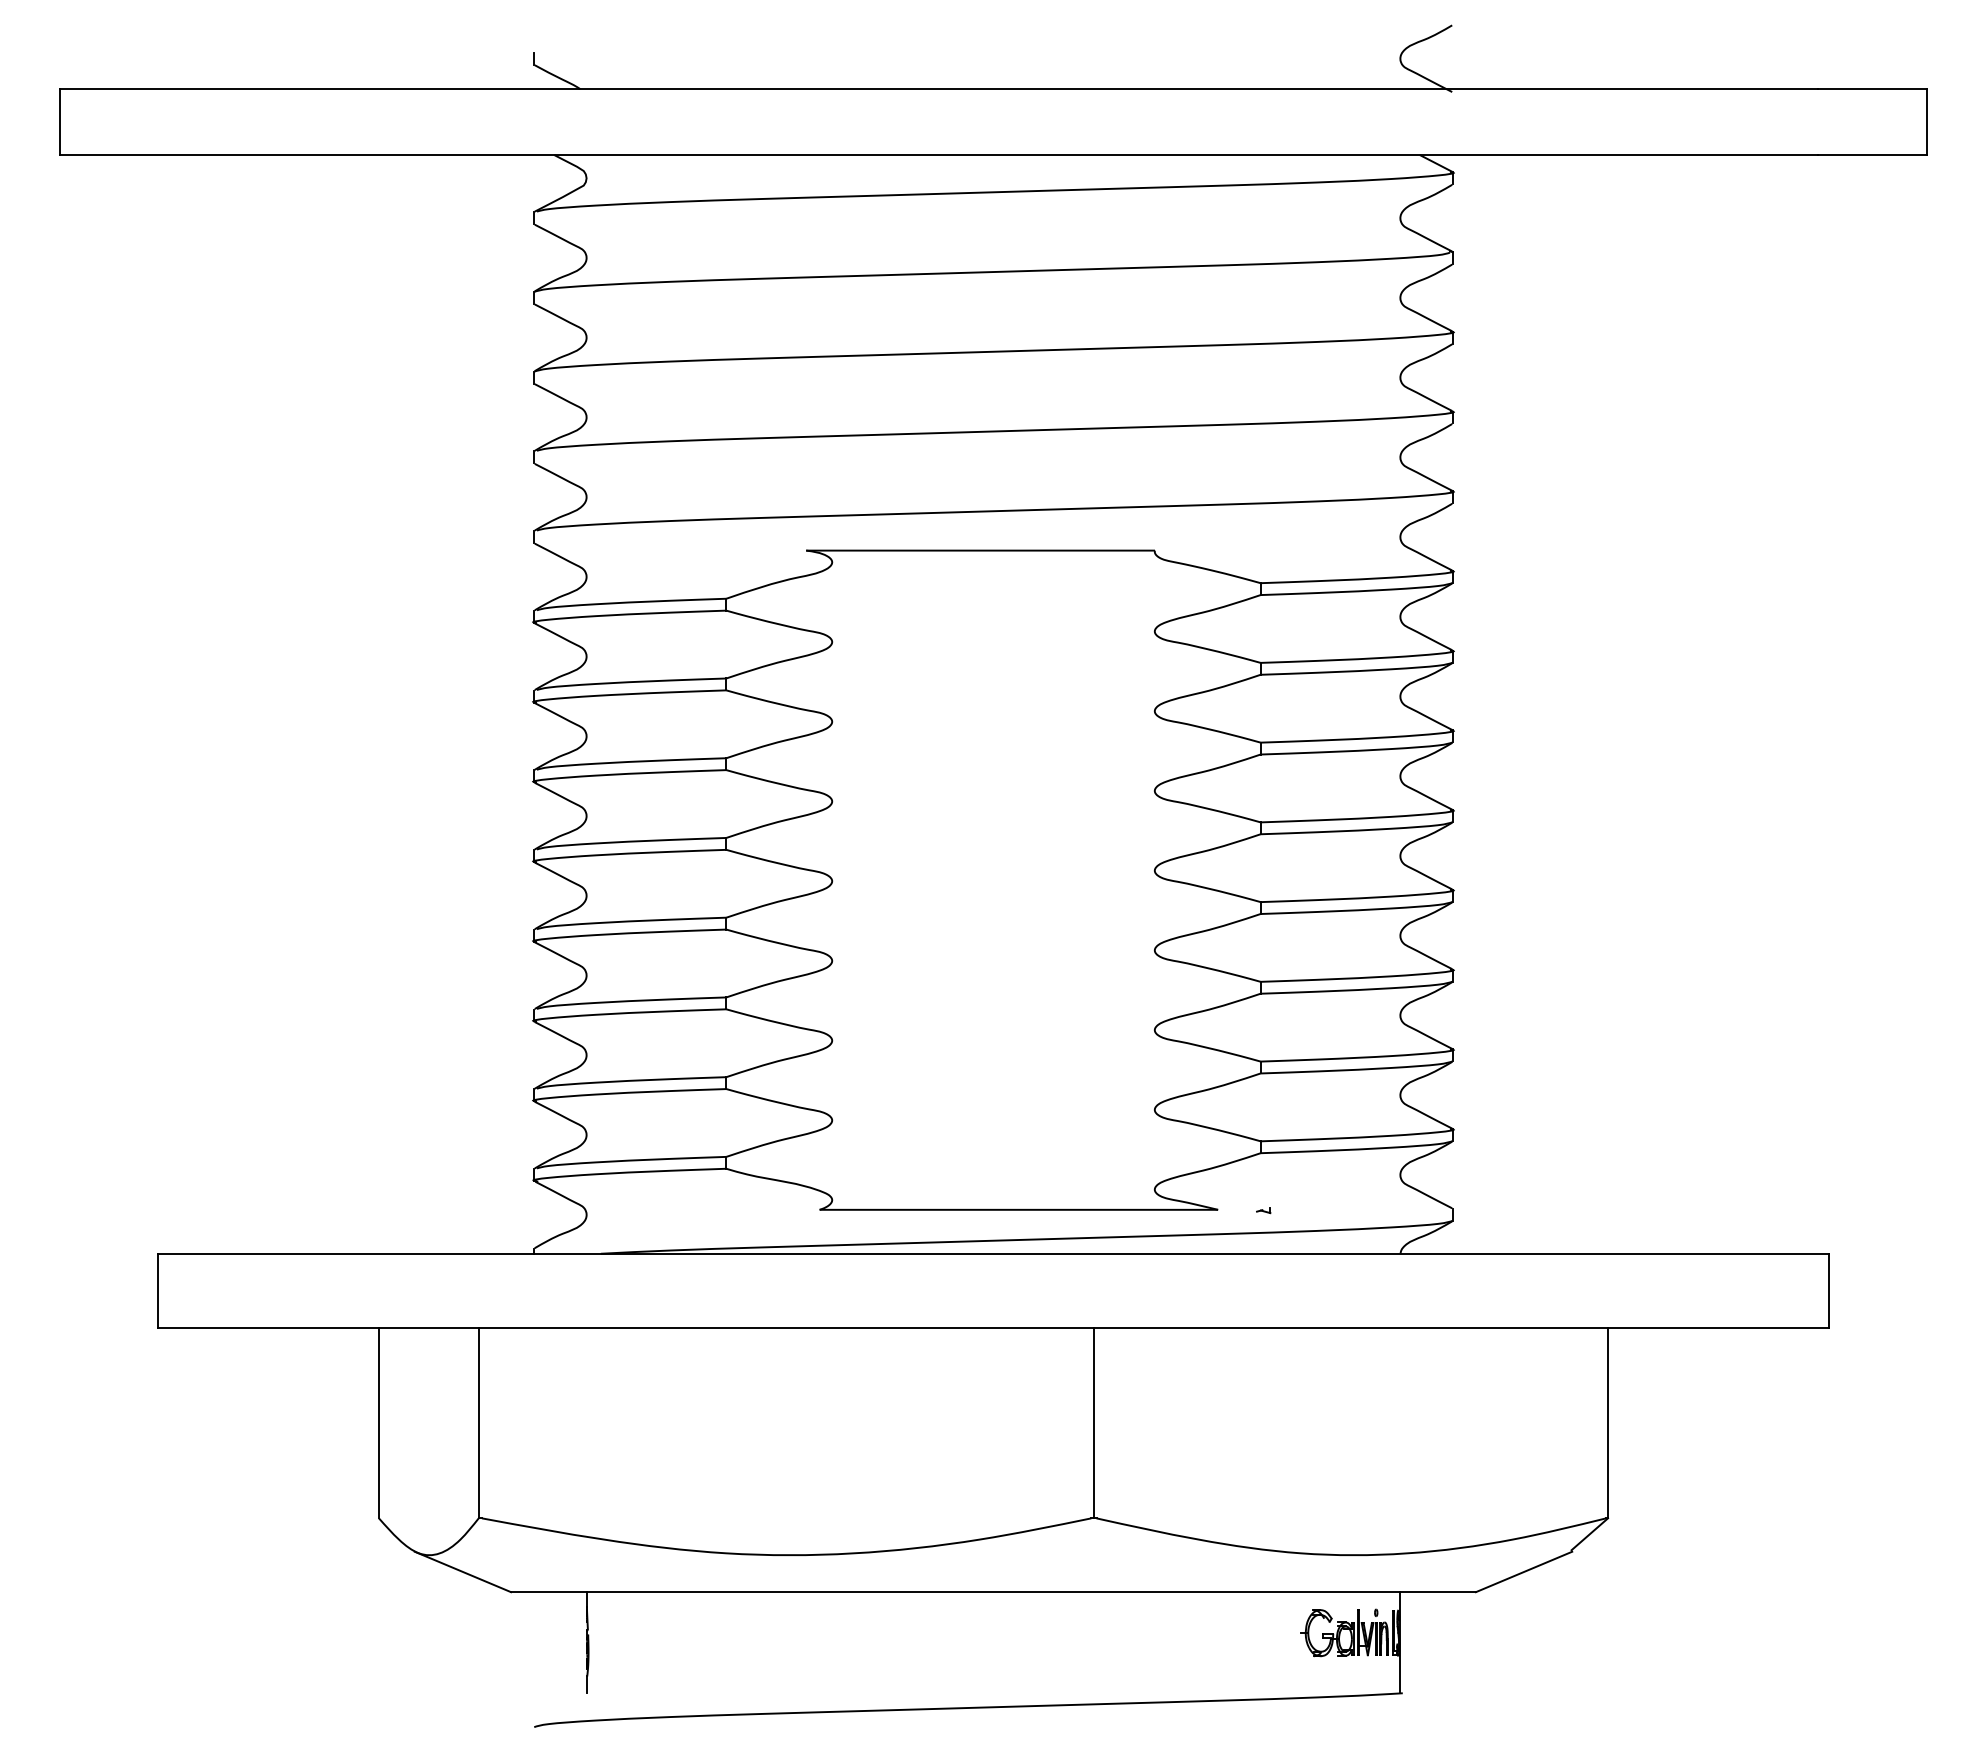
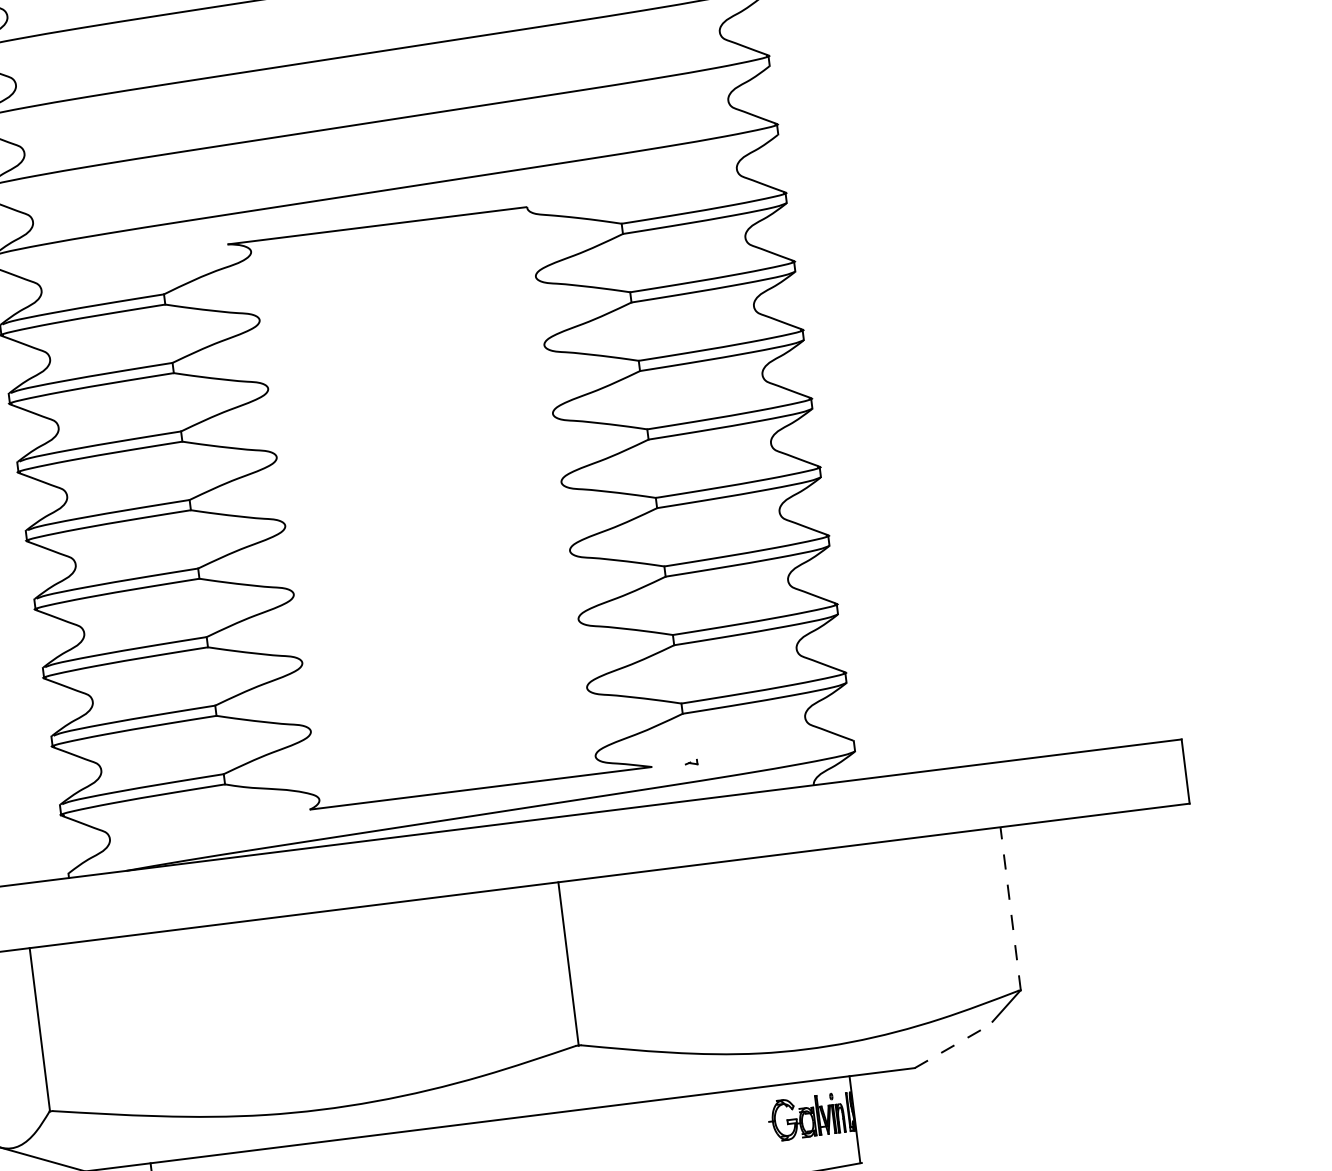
line: (1608, 1423) -> (1010, 908), solid -> dashed
line: (1524, 1571) -> (954, 1045), solid -> dashed

